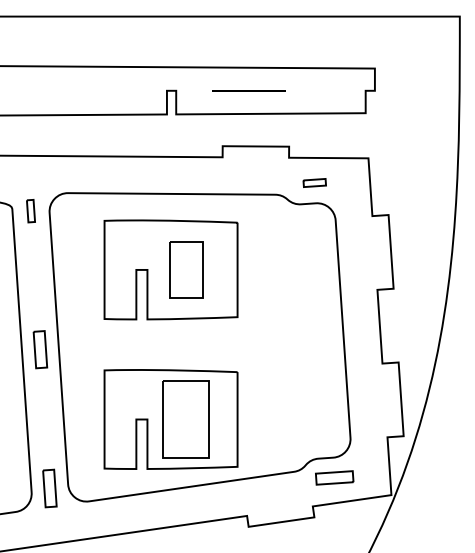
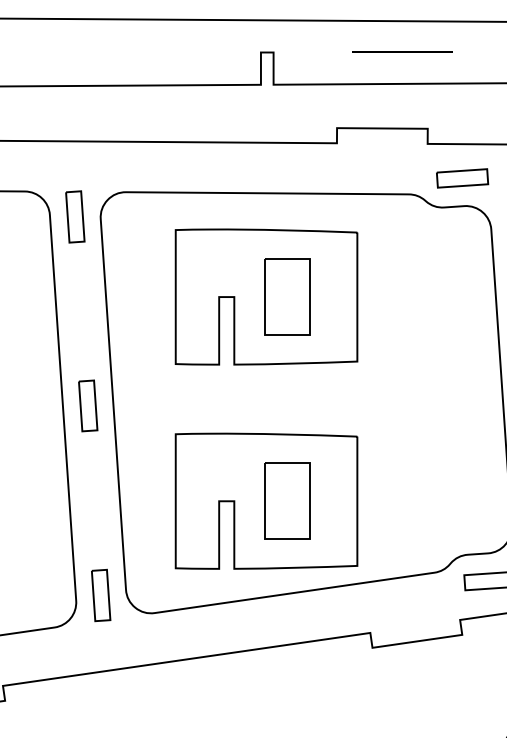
line: (248, 90) -> (402, 52), moved
part: (314, 182) -> (462, 177), size x1.67
part: (30, 210) -> (74, 215), size x1.67
part: (186, 419) -> (287, 501), size x0.71

